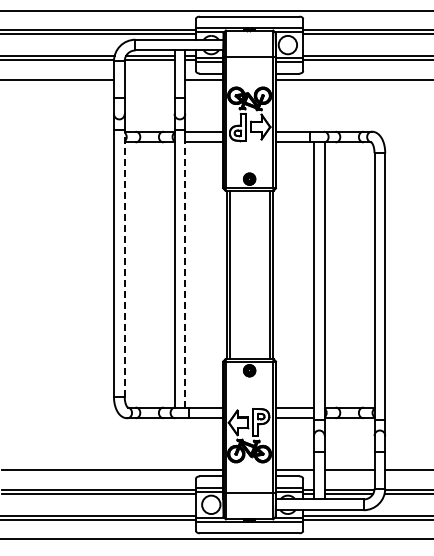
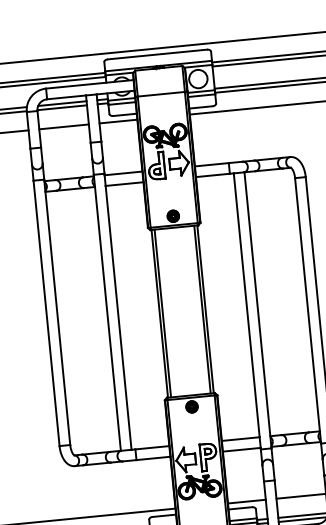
line: (149, 79) -> (63, 126), added
line: (124, 262) -> (56, 311), dashed -> solid
line: (185, 274) -> (118, 317), dashed -> solid

